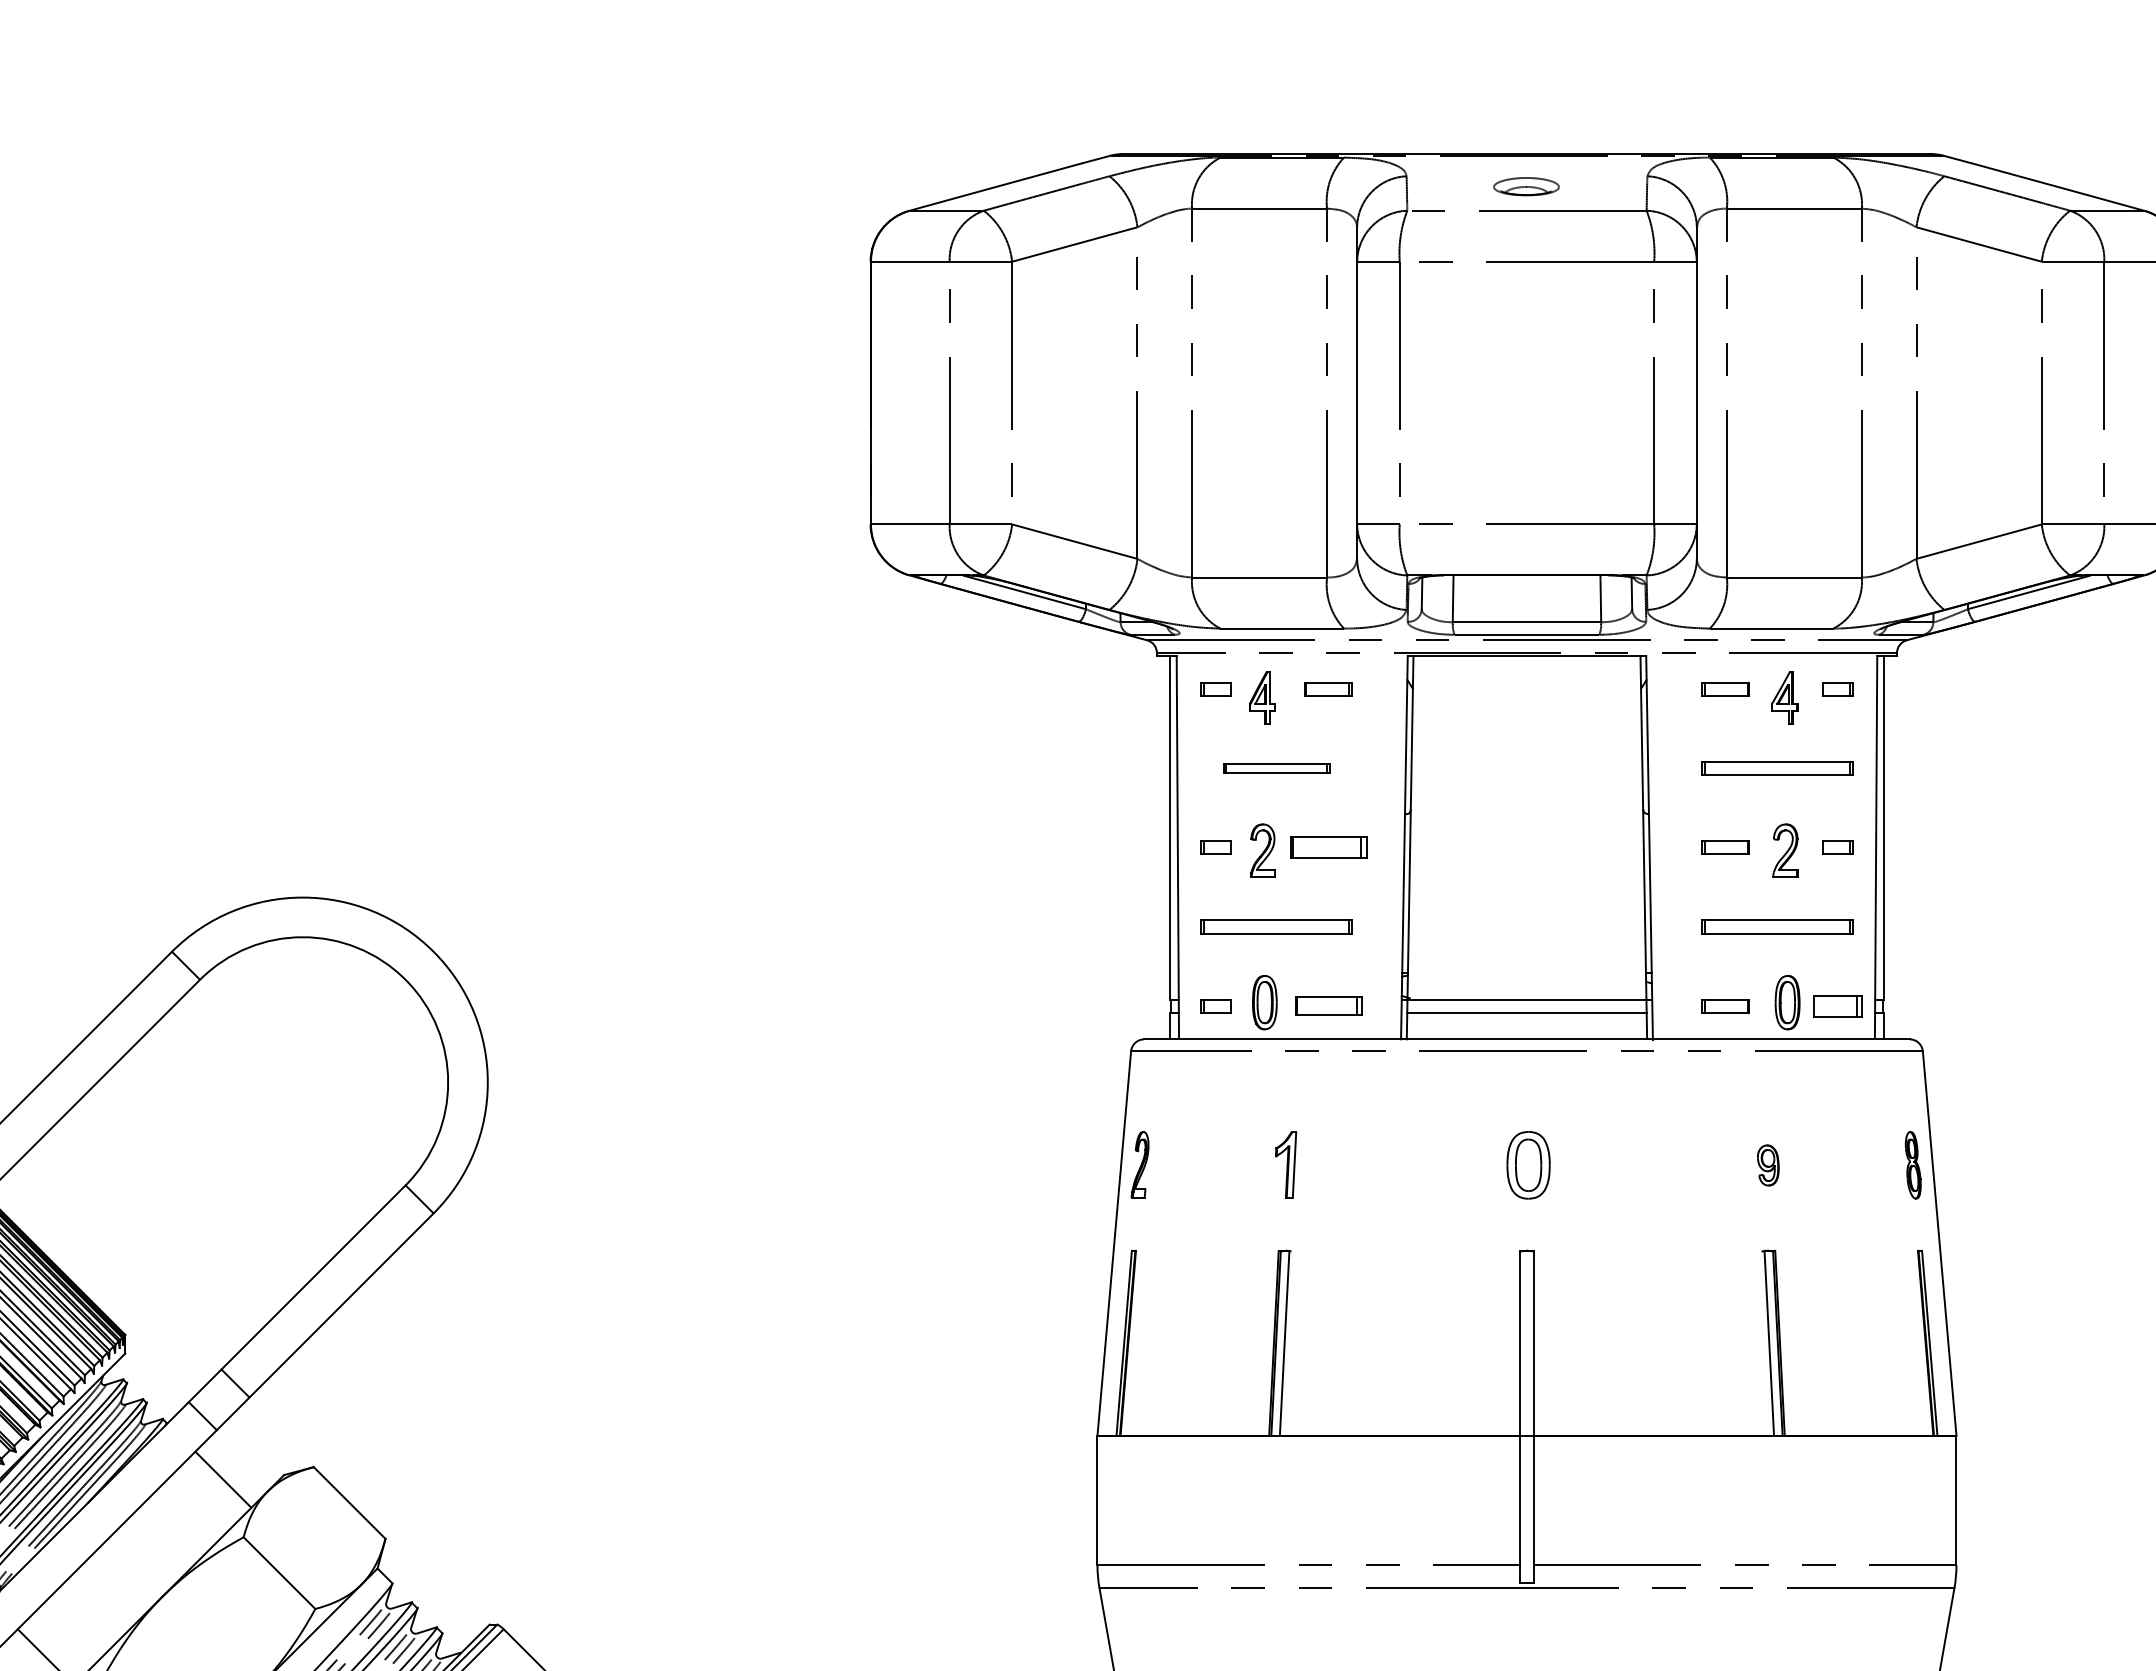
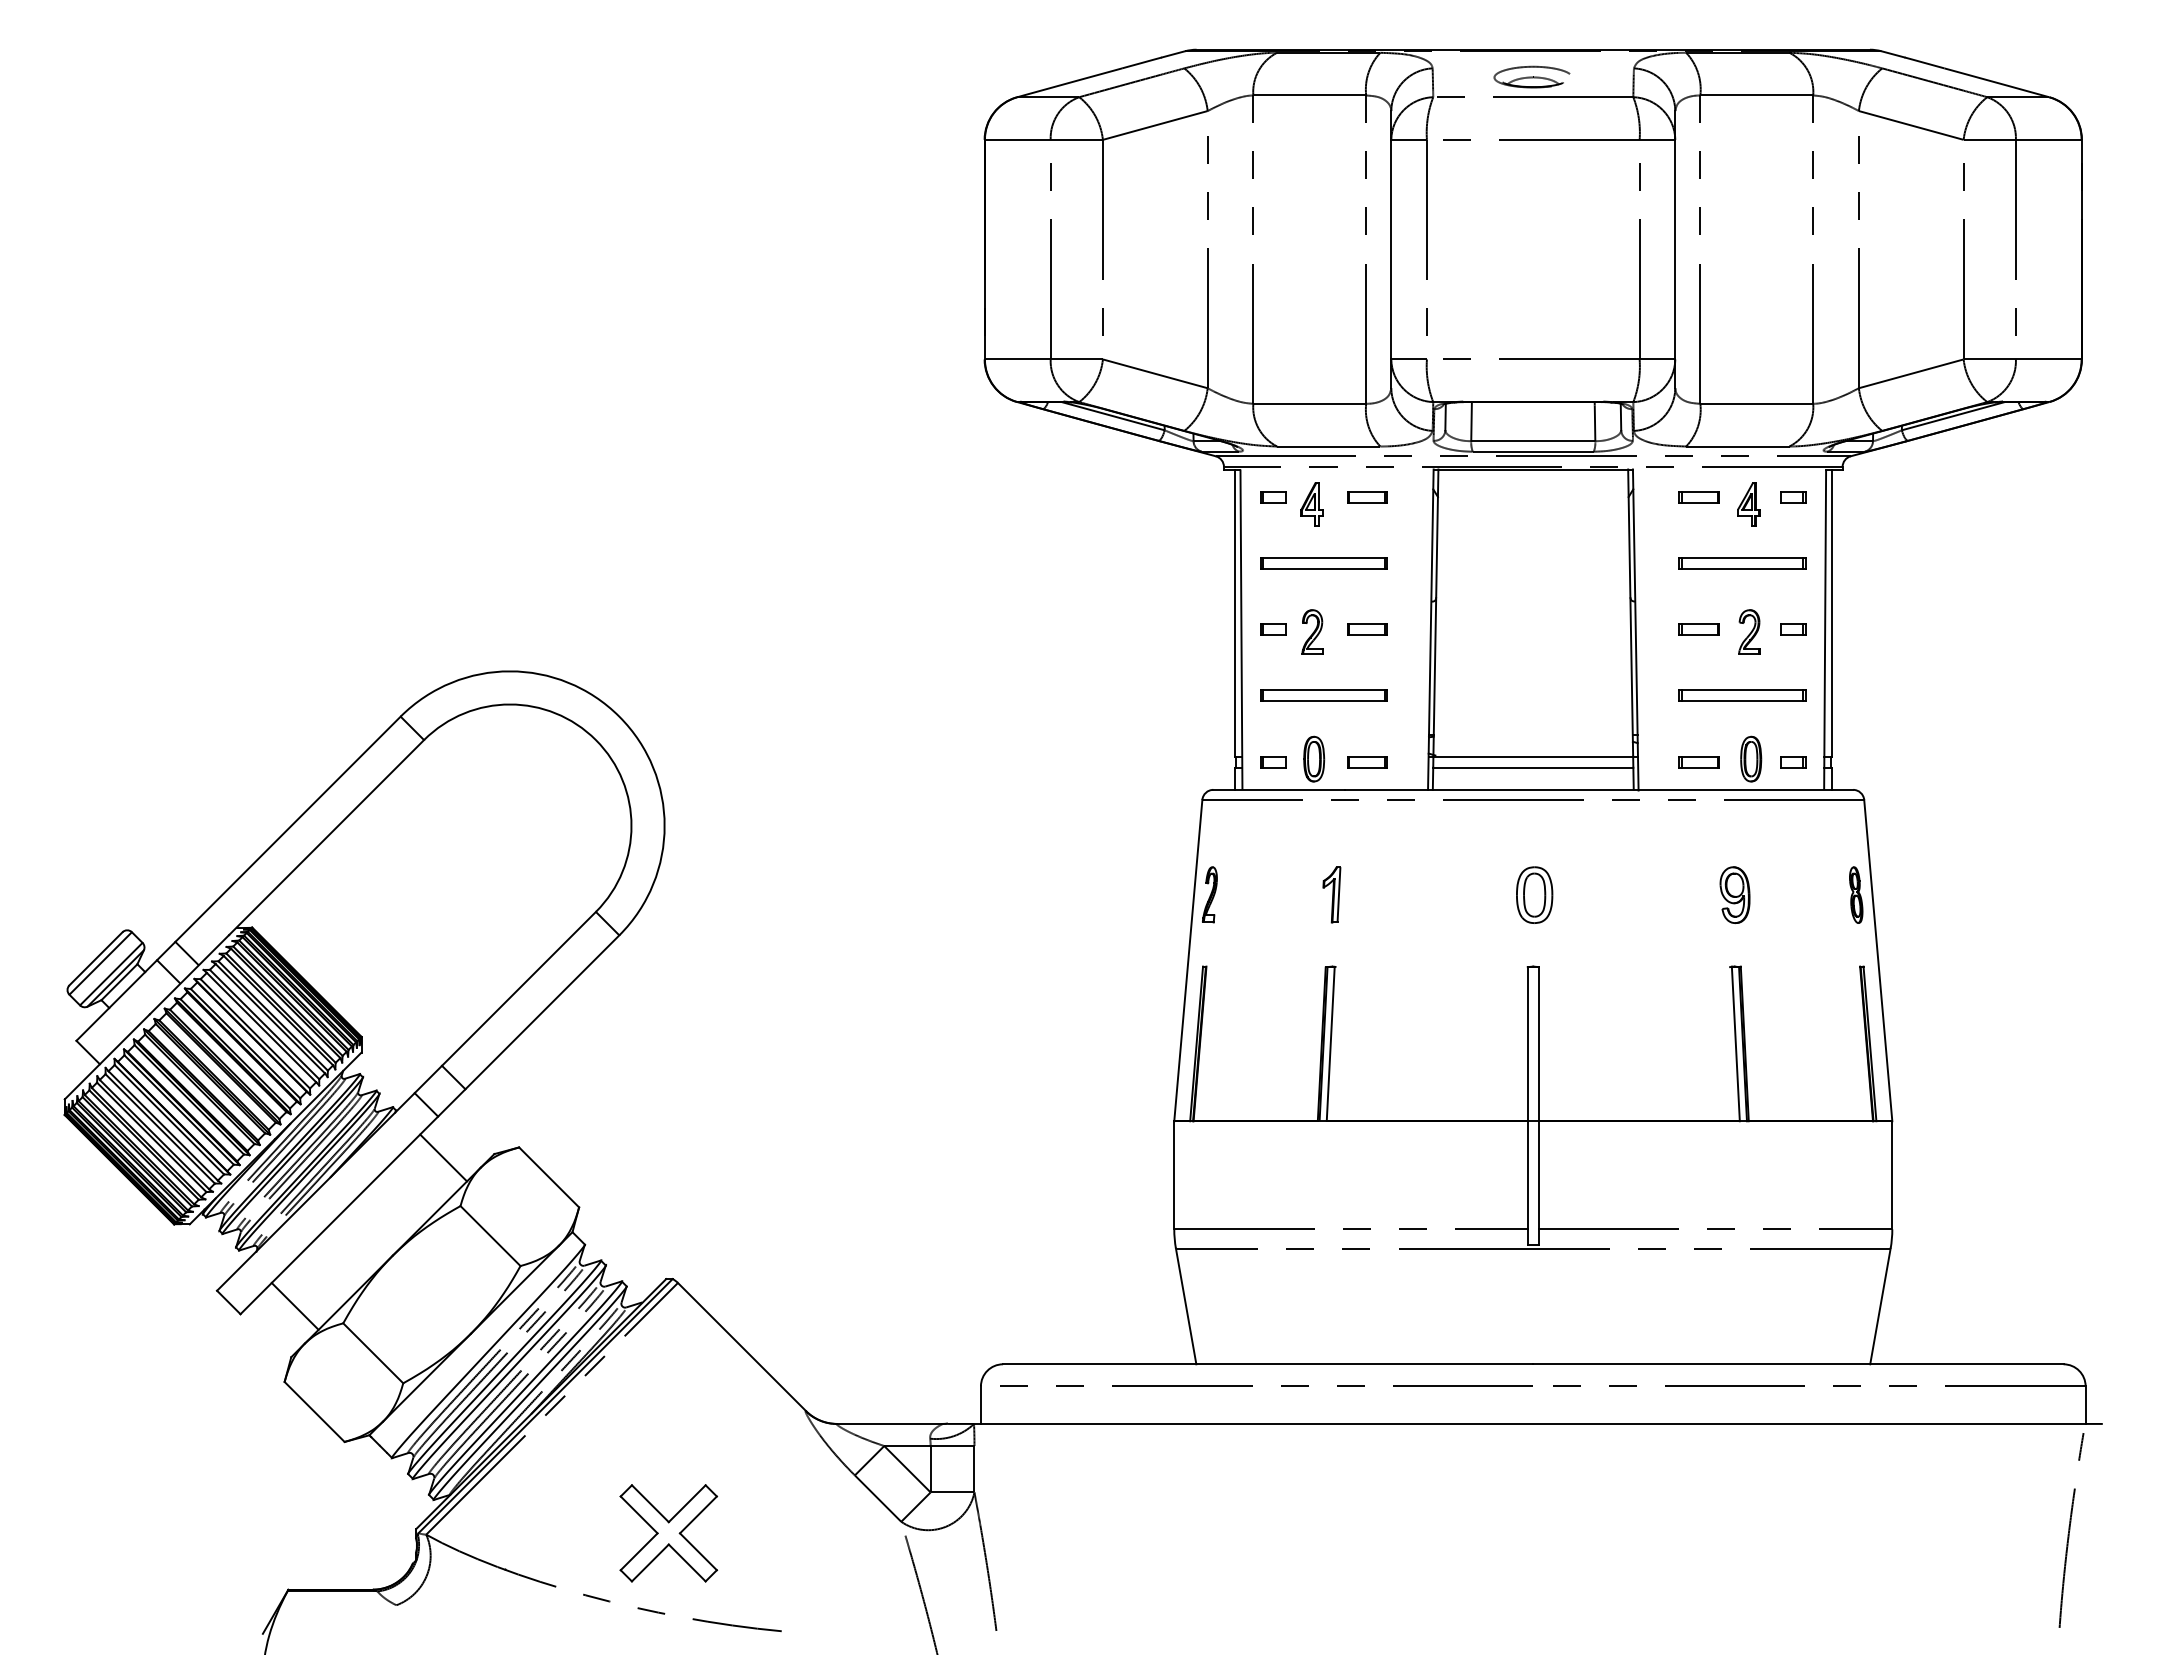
part: (1524, 185) -> (1531, 76), size x1.43
part: (1275, 768) -> (1323, 563), size x1.43
part: (1328, 847) -> (1367, 629), size x0.62
part: (1328, 1006) -> (1367, 762), size x0.71
part: (1838, 1006) -> (1793, 762), size x0.62
part: (1767, 1165) -> (1734, 895), size x1.67

